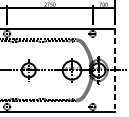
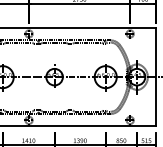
line: (114, 70) -> (155, 77), dashed -> solid

